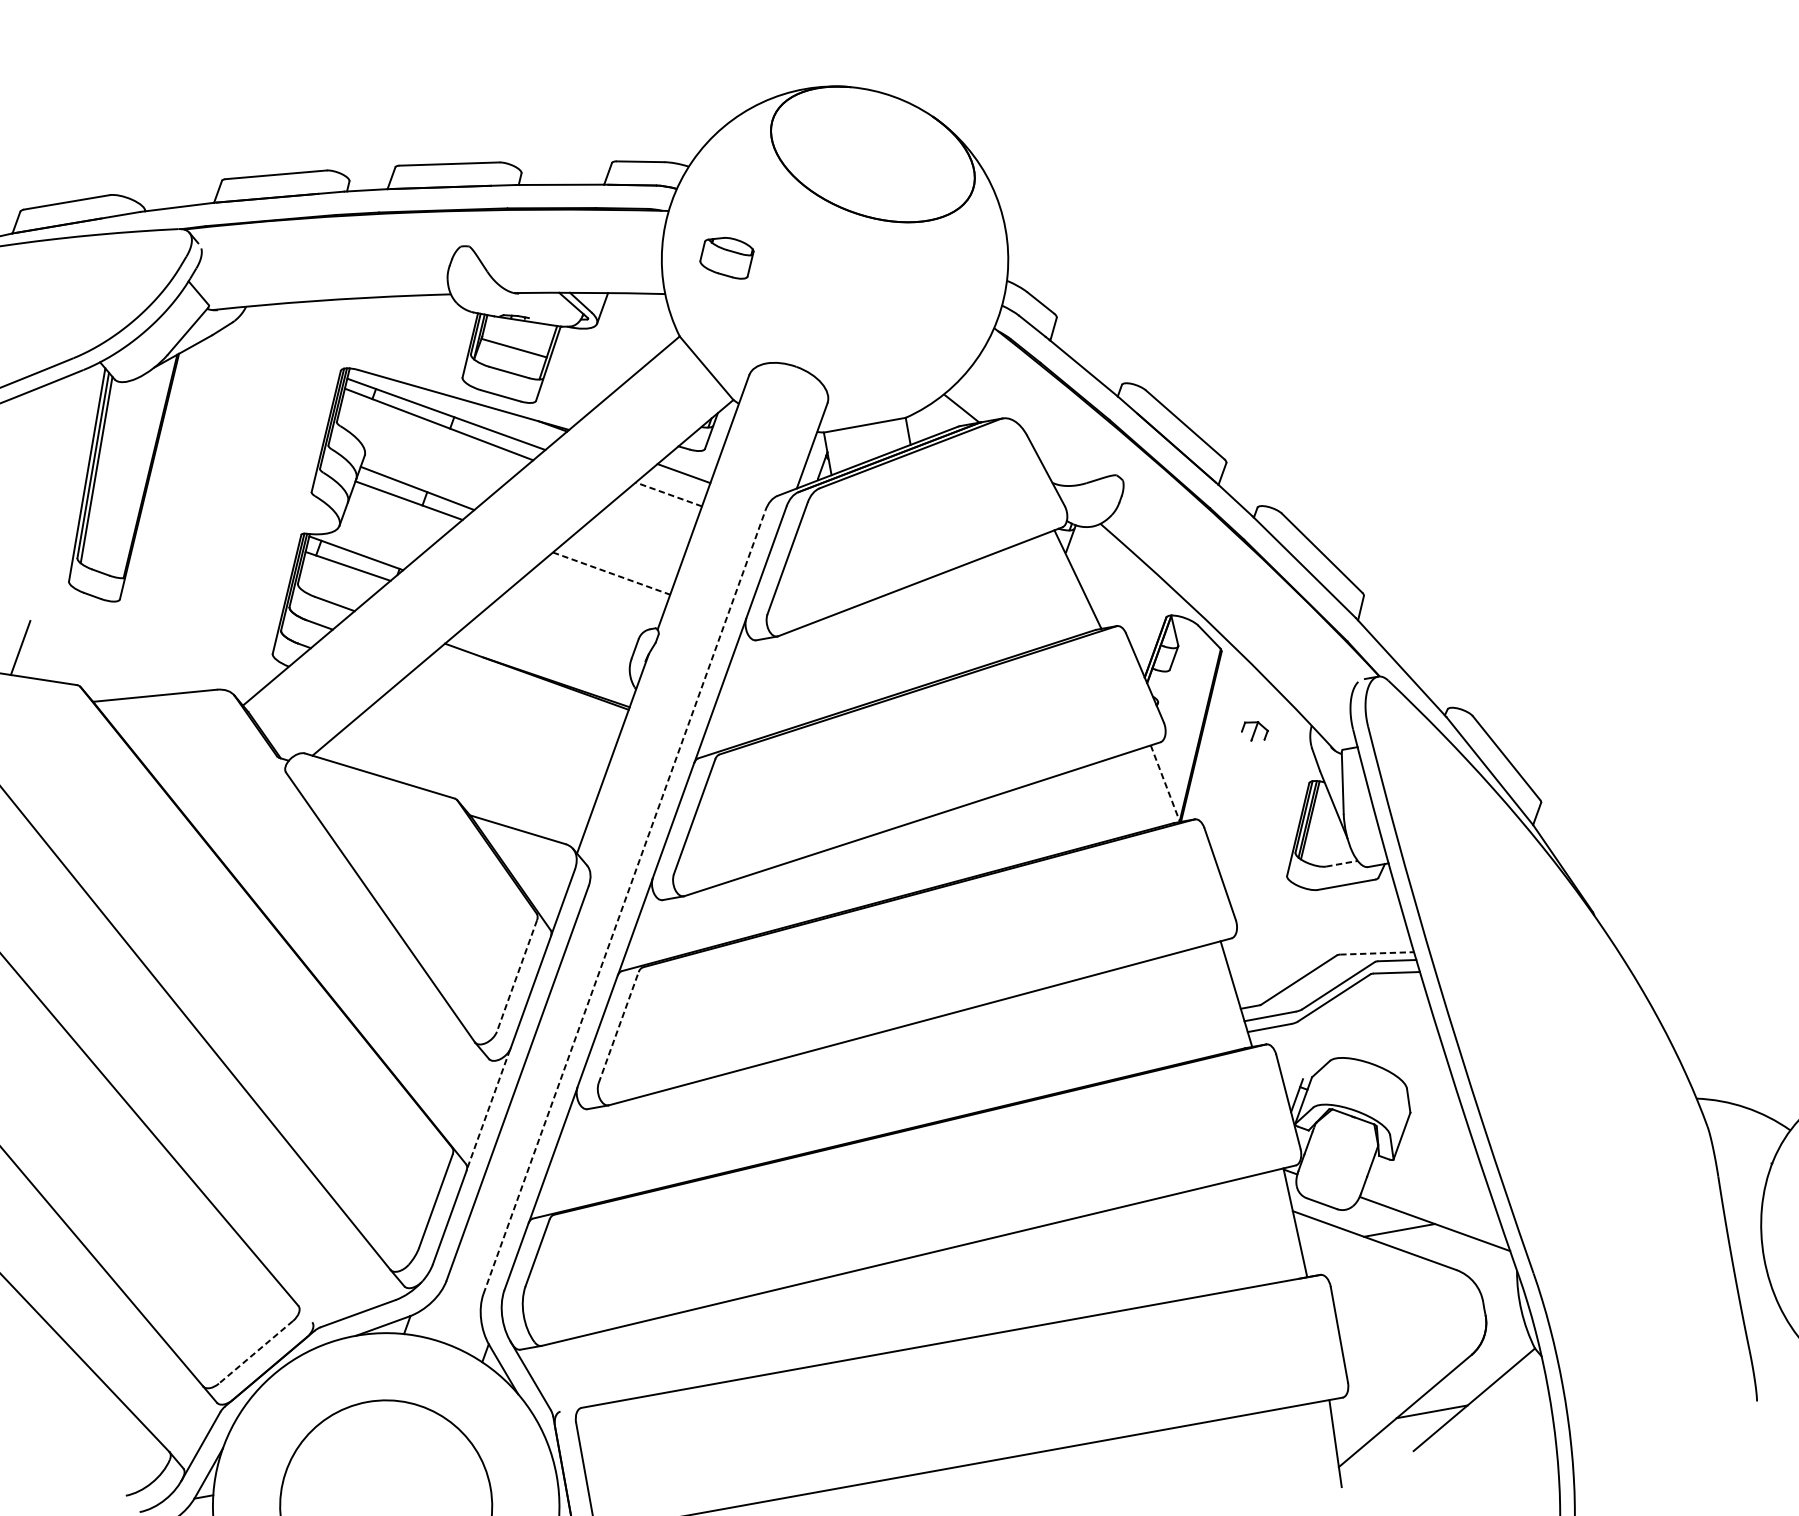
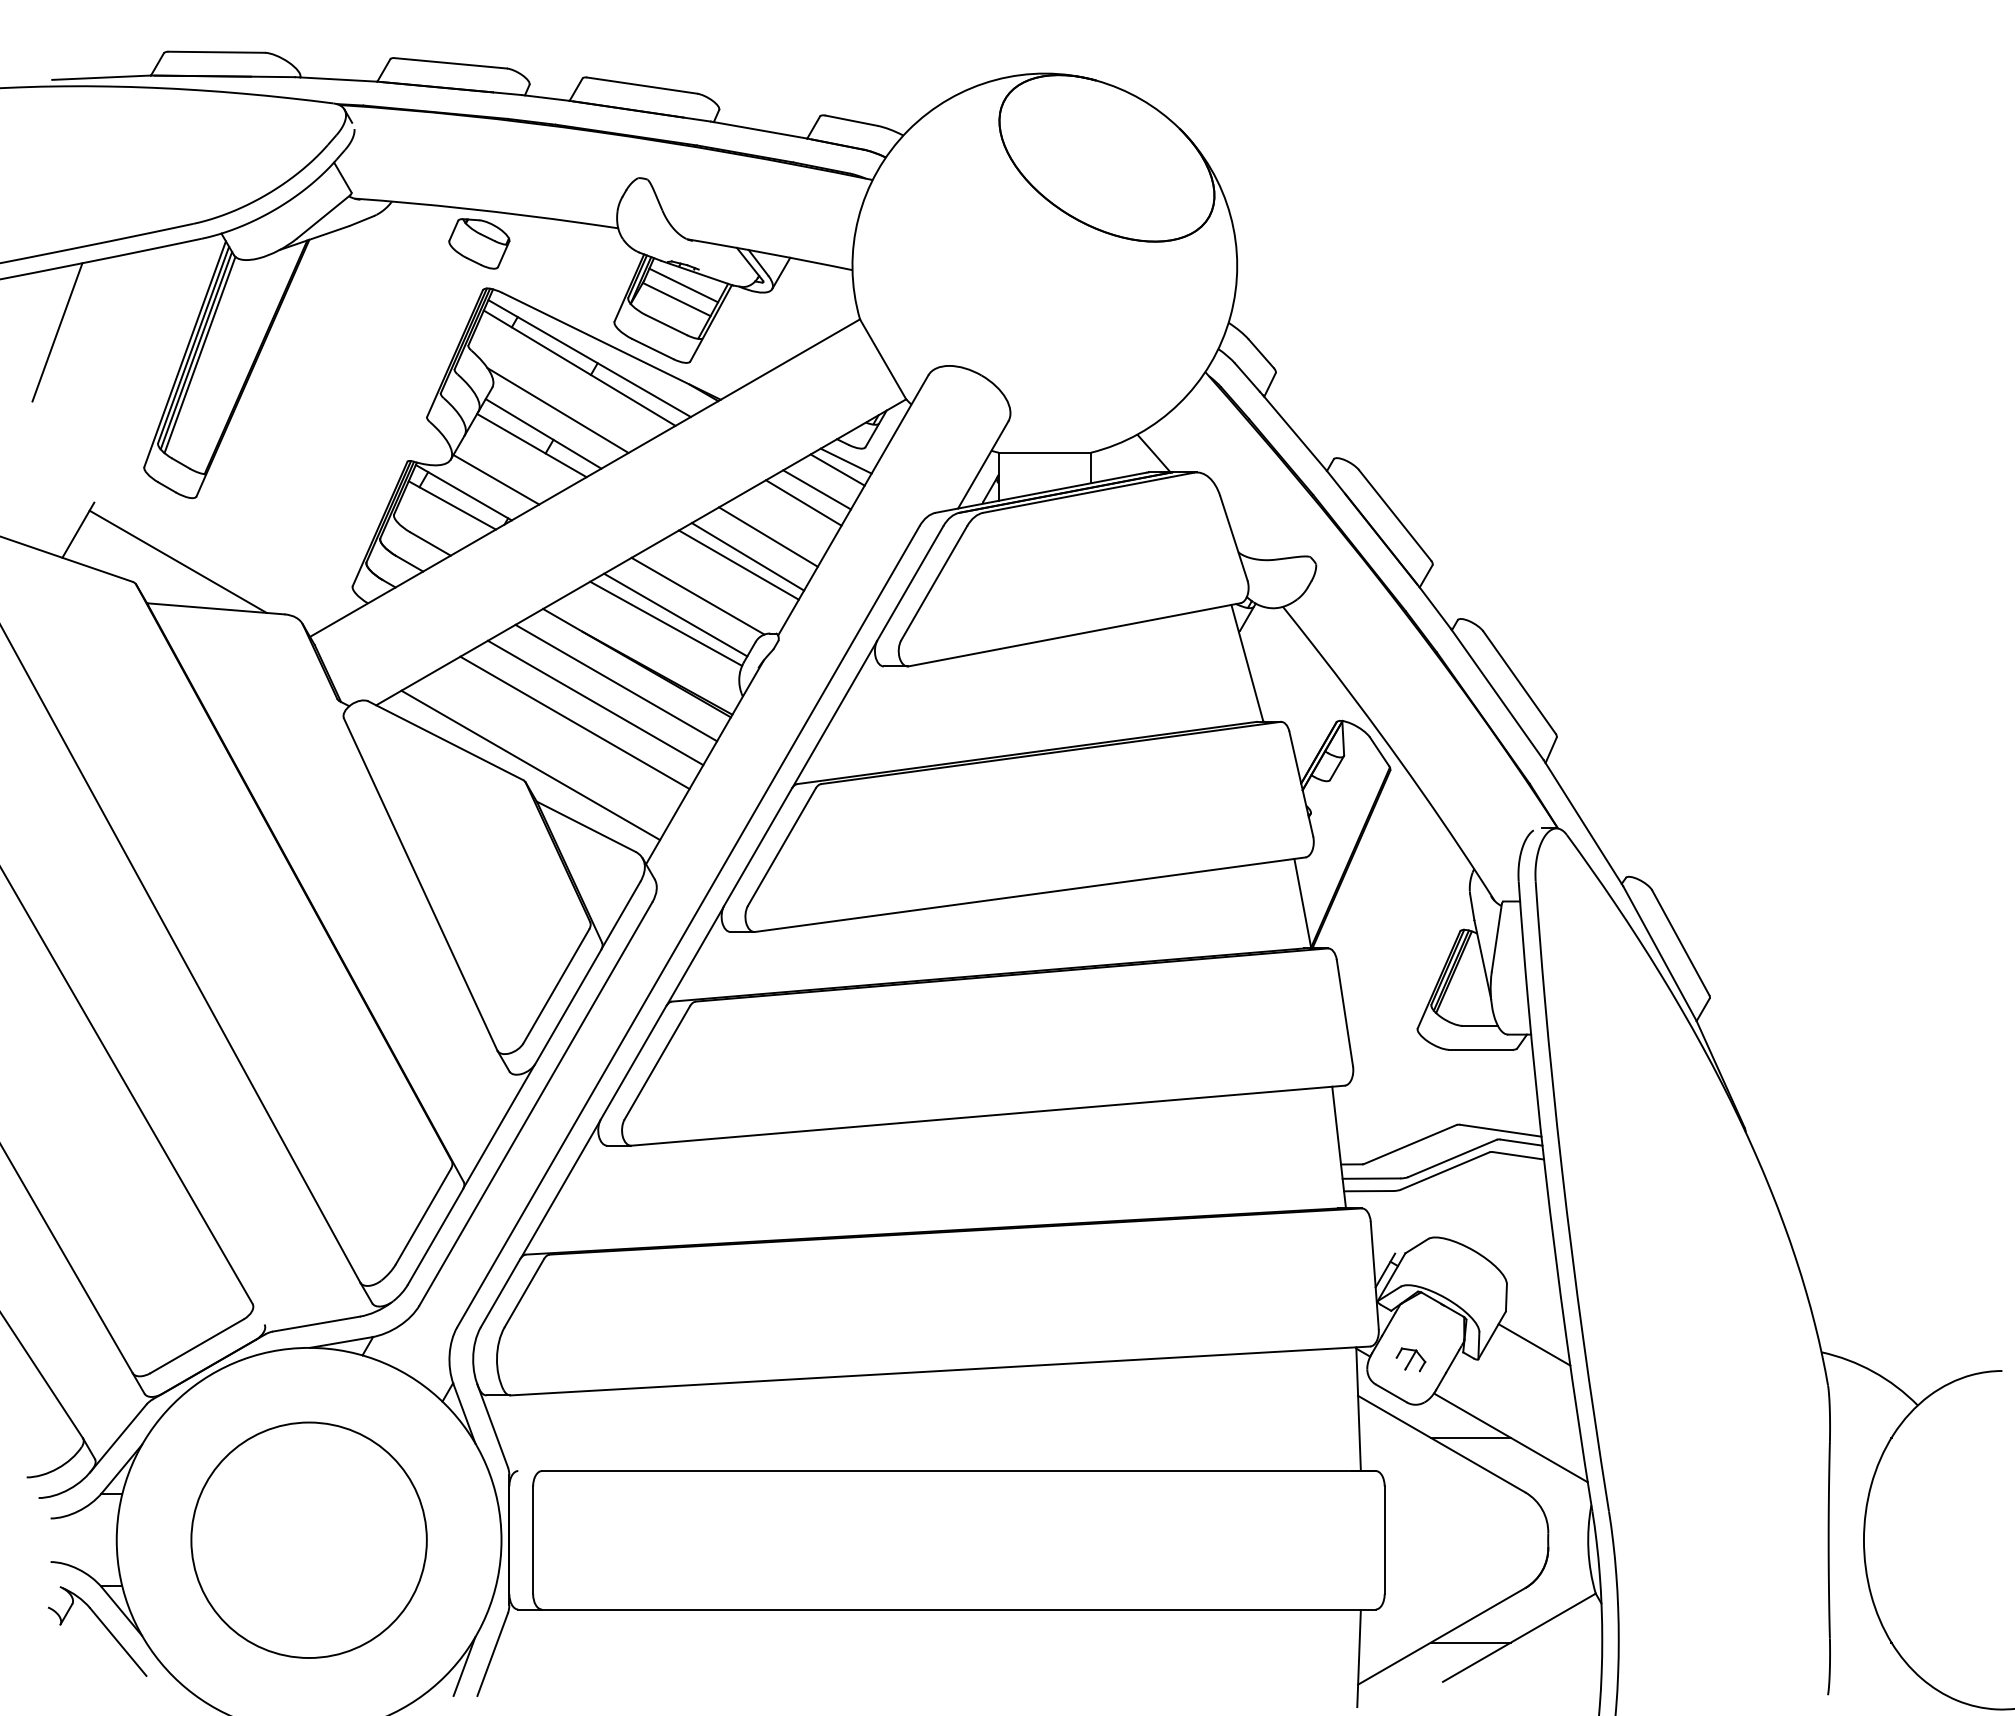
part: (727, 258) -> (479, 243), moved
line: (517, 334) -> (683, 285), added
line: (689, 463) -> (845, 460), added
line: (426, 465) -> (557, 410), added
line: (99, 472) -> (199, 354), added
line: (668, 494) -> (816, 489), dashed -> solid
line: (658, 507) -> (803, 502), added
line: (383, 536) -> (496, 479), added
line: (633, 543) -> (768, 536), added
line: (617, 564) -> (747, 556), added
line: (612, 573) -> (739, 565), dashed -> solid
line: (579, 607) -> (697, 595), added
line: (563, 627) -> (675, 614), added
line: (556, 636) -> (666, 623), added
line: (113, 659) -> (177, 561), added
line: (521, 697) -> (616, 682), added
line: (506, 718) -> (595, 702), added
part: (1254, 730) -> (1410, 1359), moved
line: (490, 739) -> (574, 722), added
line: (1165, 783) -> (1302, 903), dashed -> solid
line: (458, 784) -> (530, 765), added
line: (1342, 863) -> (1480, 1025), dashed -> solid
line: (624, 901) -> (688, 926), dashed -> solid
line: (1377, 953) -> (1501, 1130), dashed -> solid
line: (517, 976) -> (556, 986), dashed -> solid
line: (618, 1027) -> (657, 1062), dashed -> solid
line: (488, 1109) -> (499, 1126), dashed -> solid
line: (1440, 1137) -> (1534, 1344), added
line: (256, 1352) -> (197, 1346), dashed -> solid

